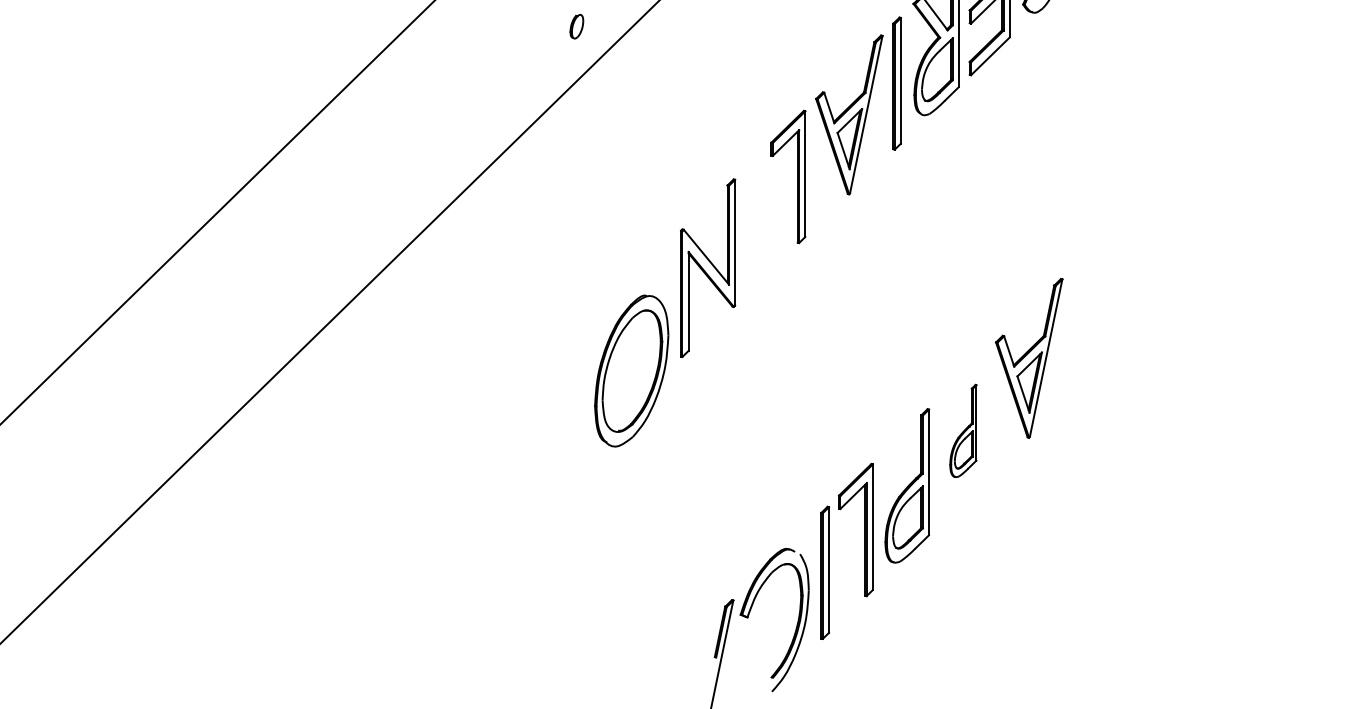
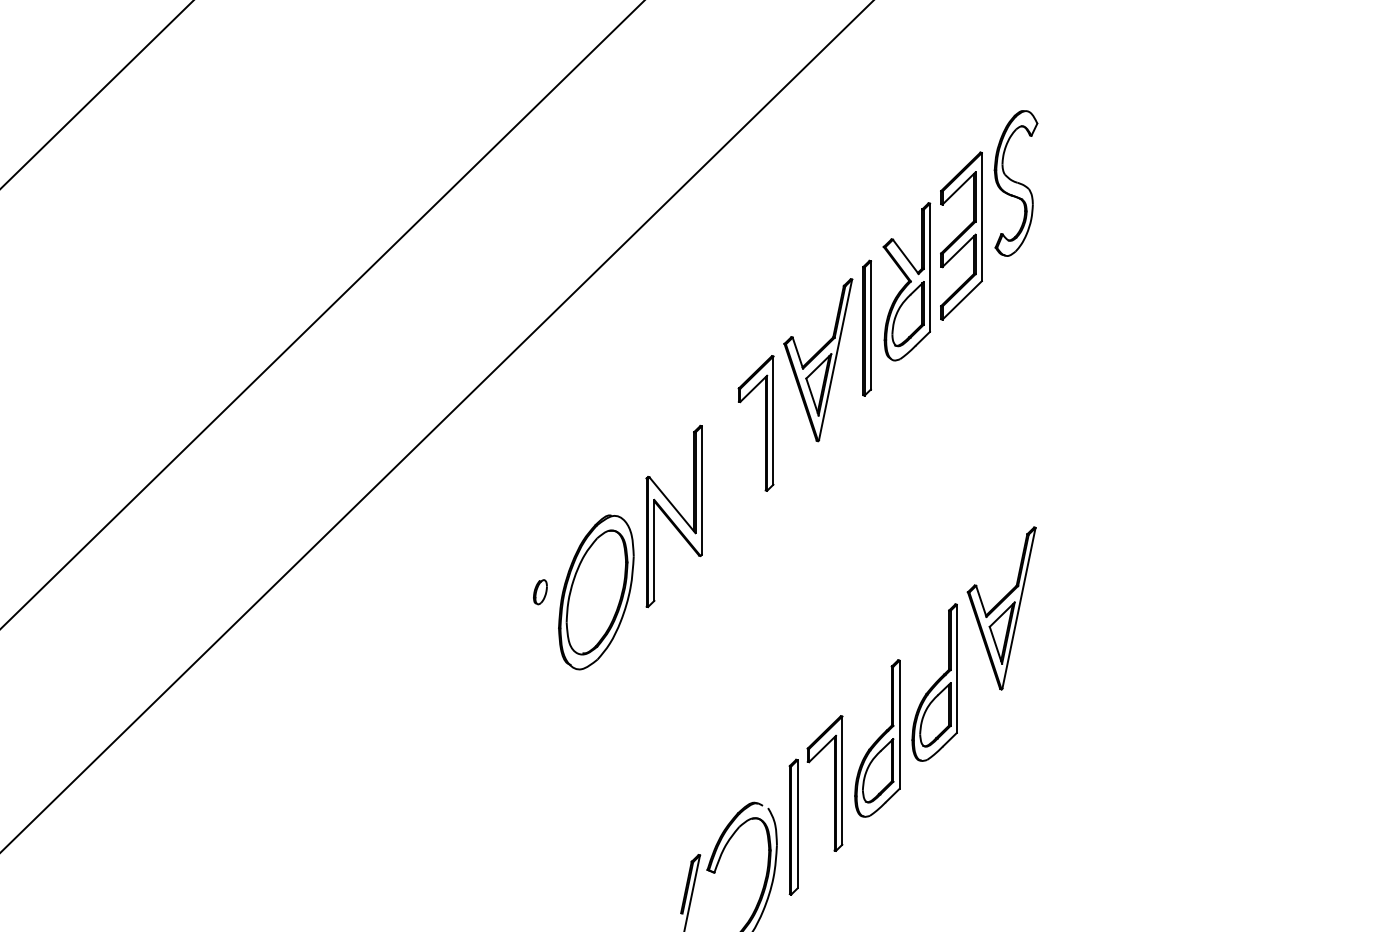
part: (576, 26) -> (540, 592), moved
part: (631, 371) -> (596, 592), moved
part: (963, 430) -> (934, 682), size x1.67

